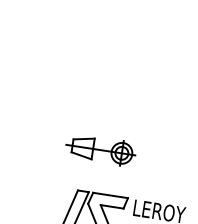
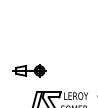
part: (100, 149) -> (29, 70), moved

